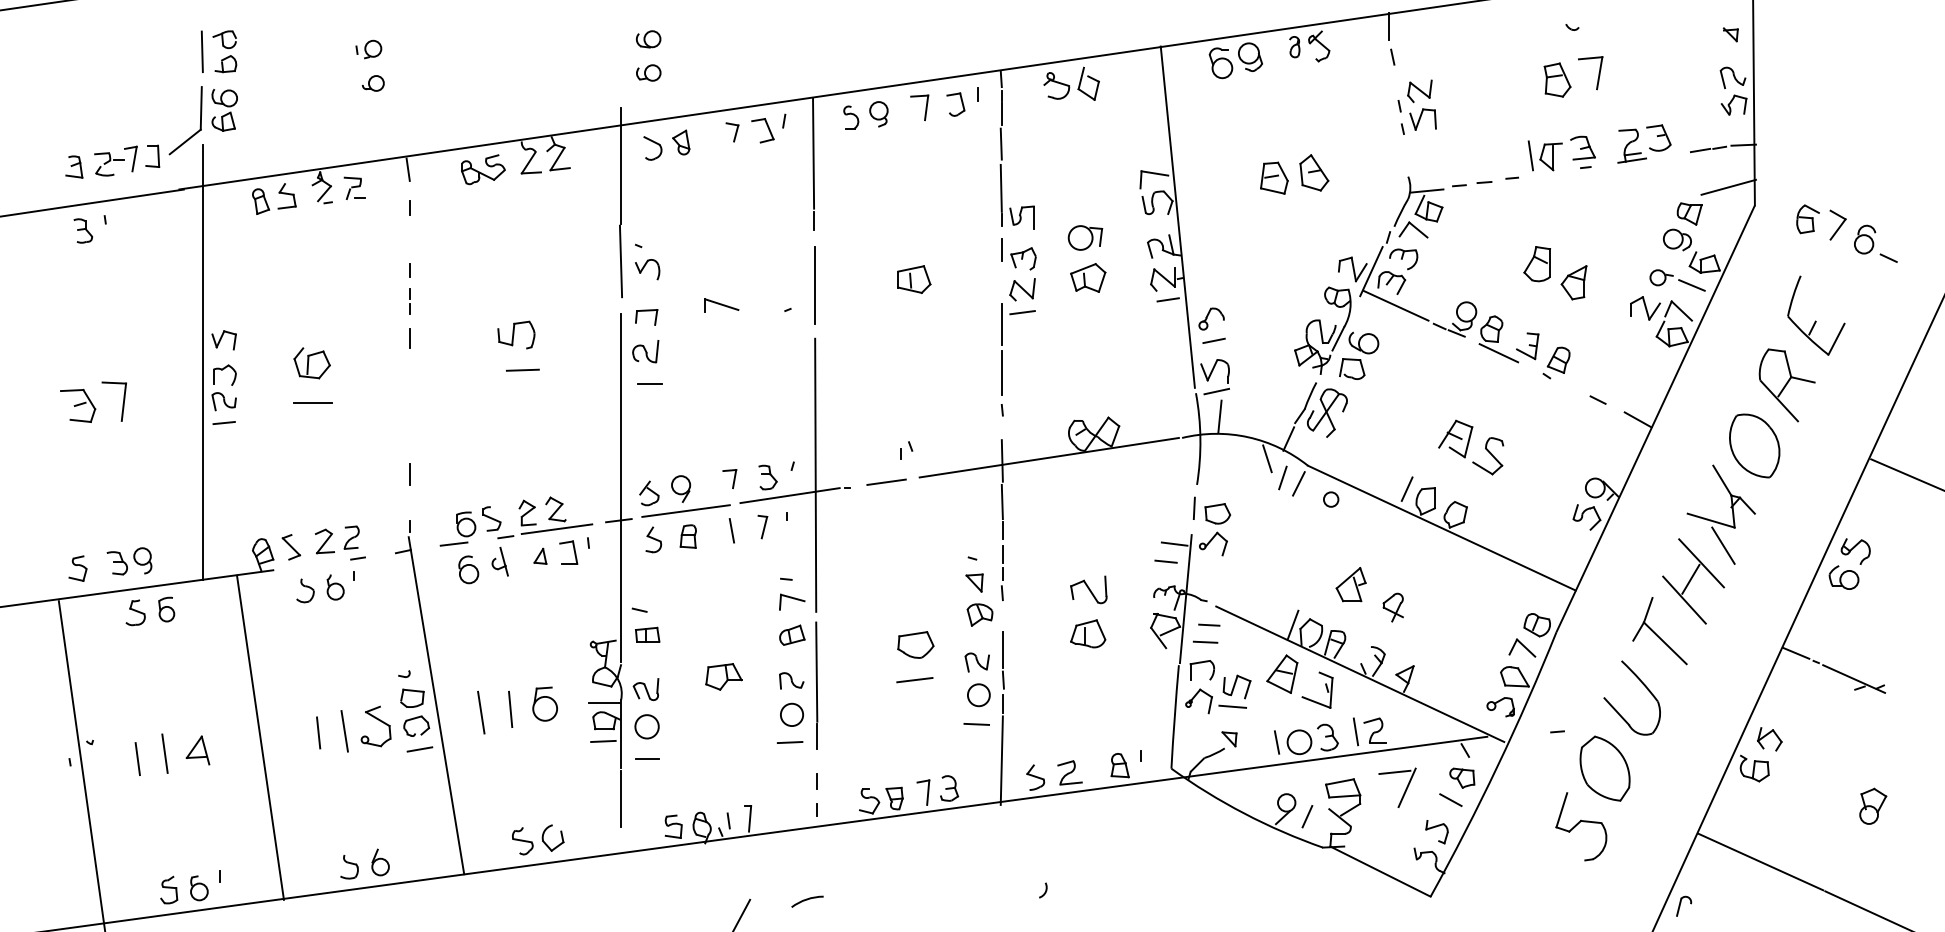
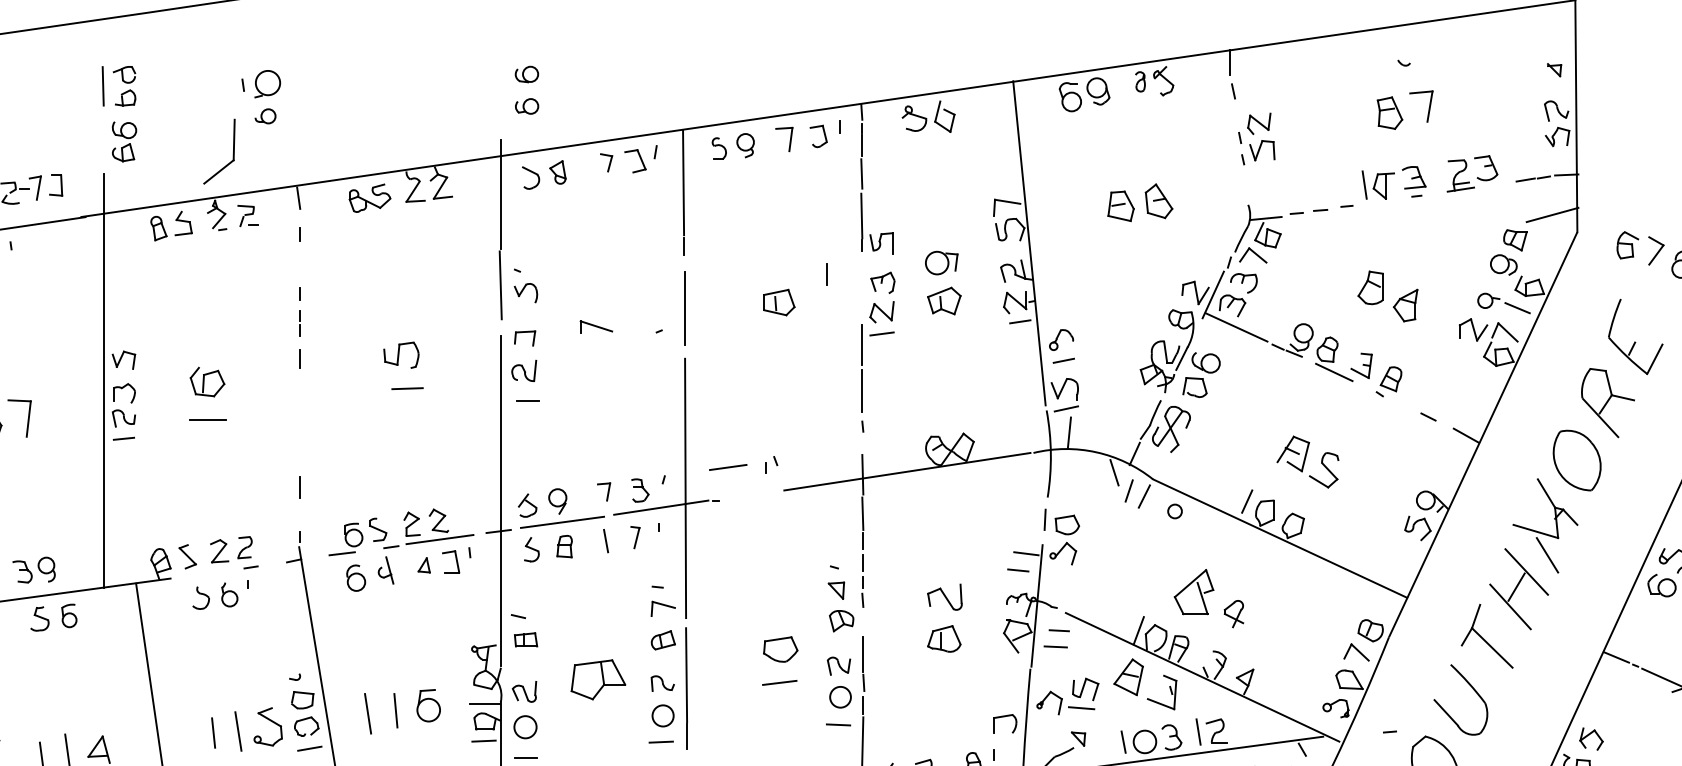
part: (368, 49) -> (260, 84), size x1.6
part: (200, 120) -> (233, 151), moved
line: (1001, 249) -> (826, 274), moved
line: (886, 481) -> (728, 466), moved
part: (1350, 584) -> (1193, 592), size x1.4
part: (1202, 663) -> (1005, 717), moved
part: (723, 676) -> (598, 679), size x1.6

